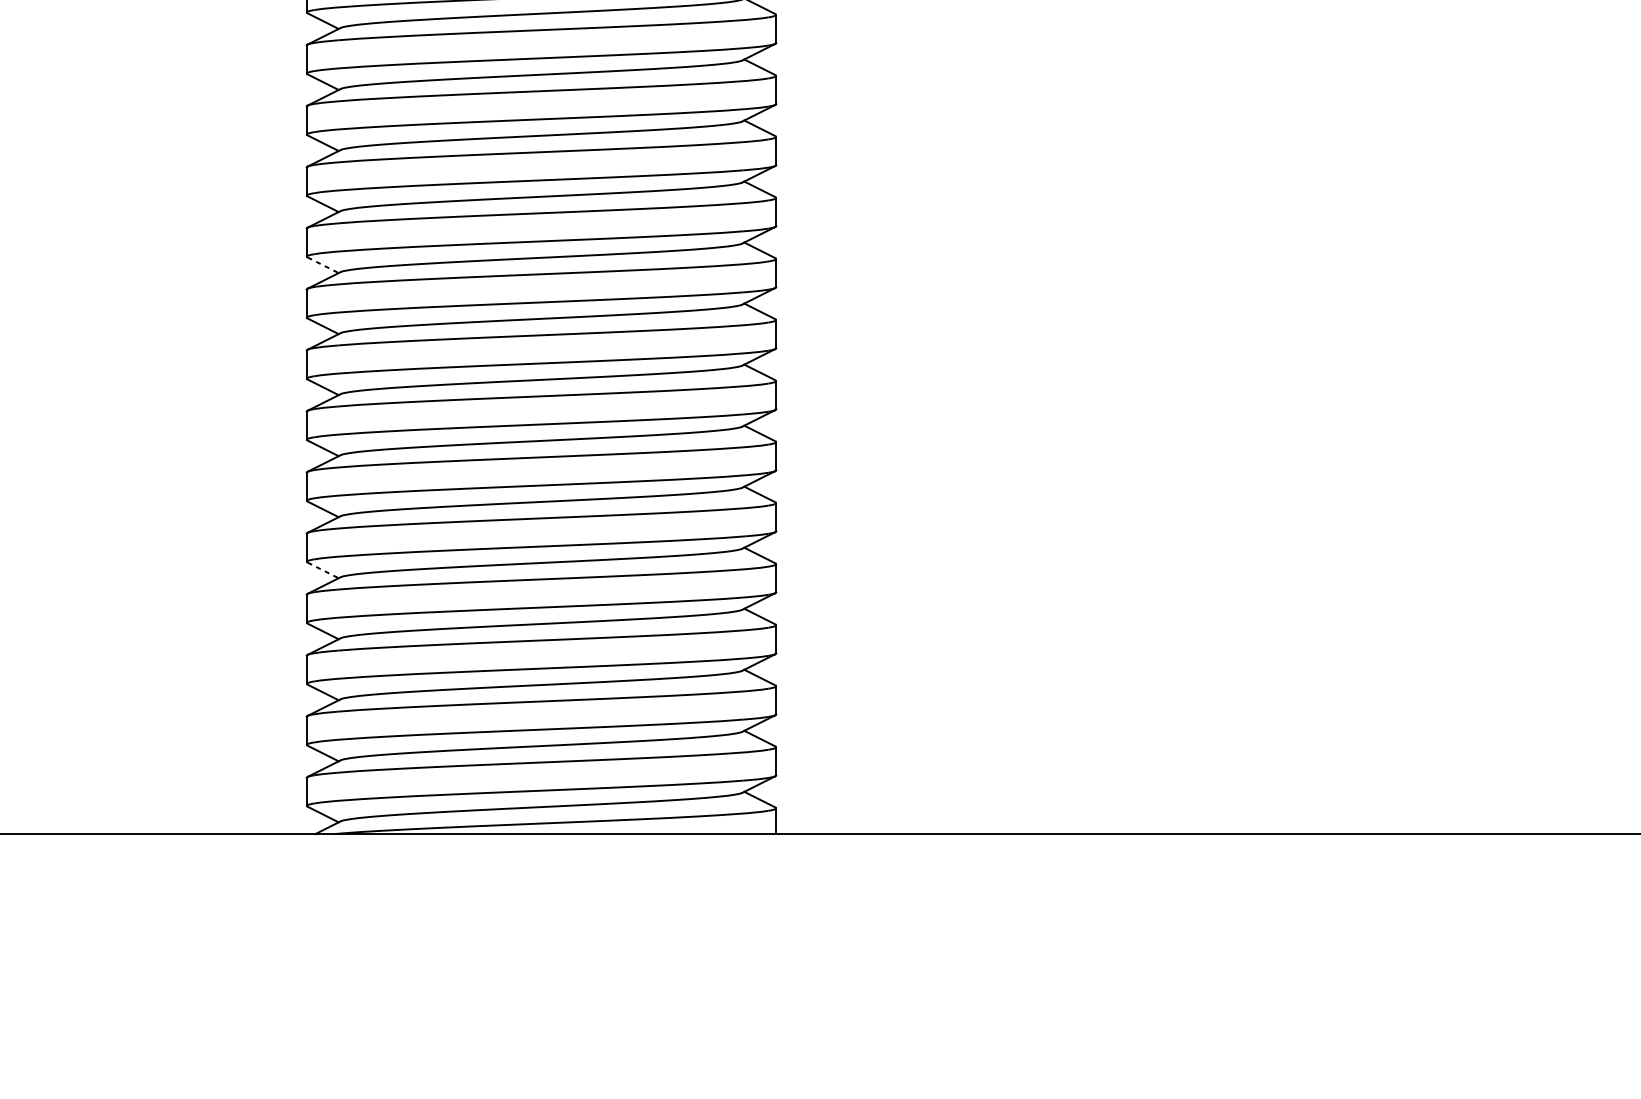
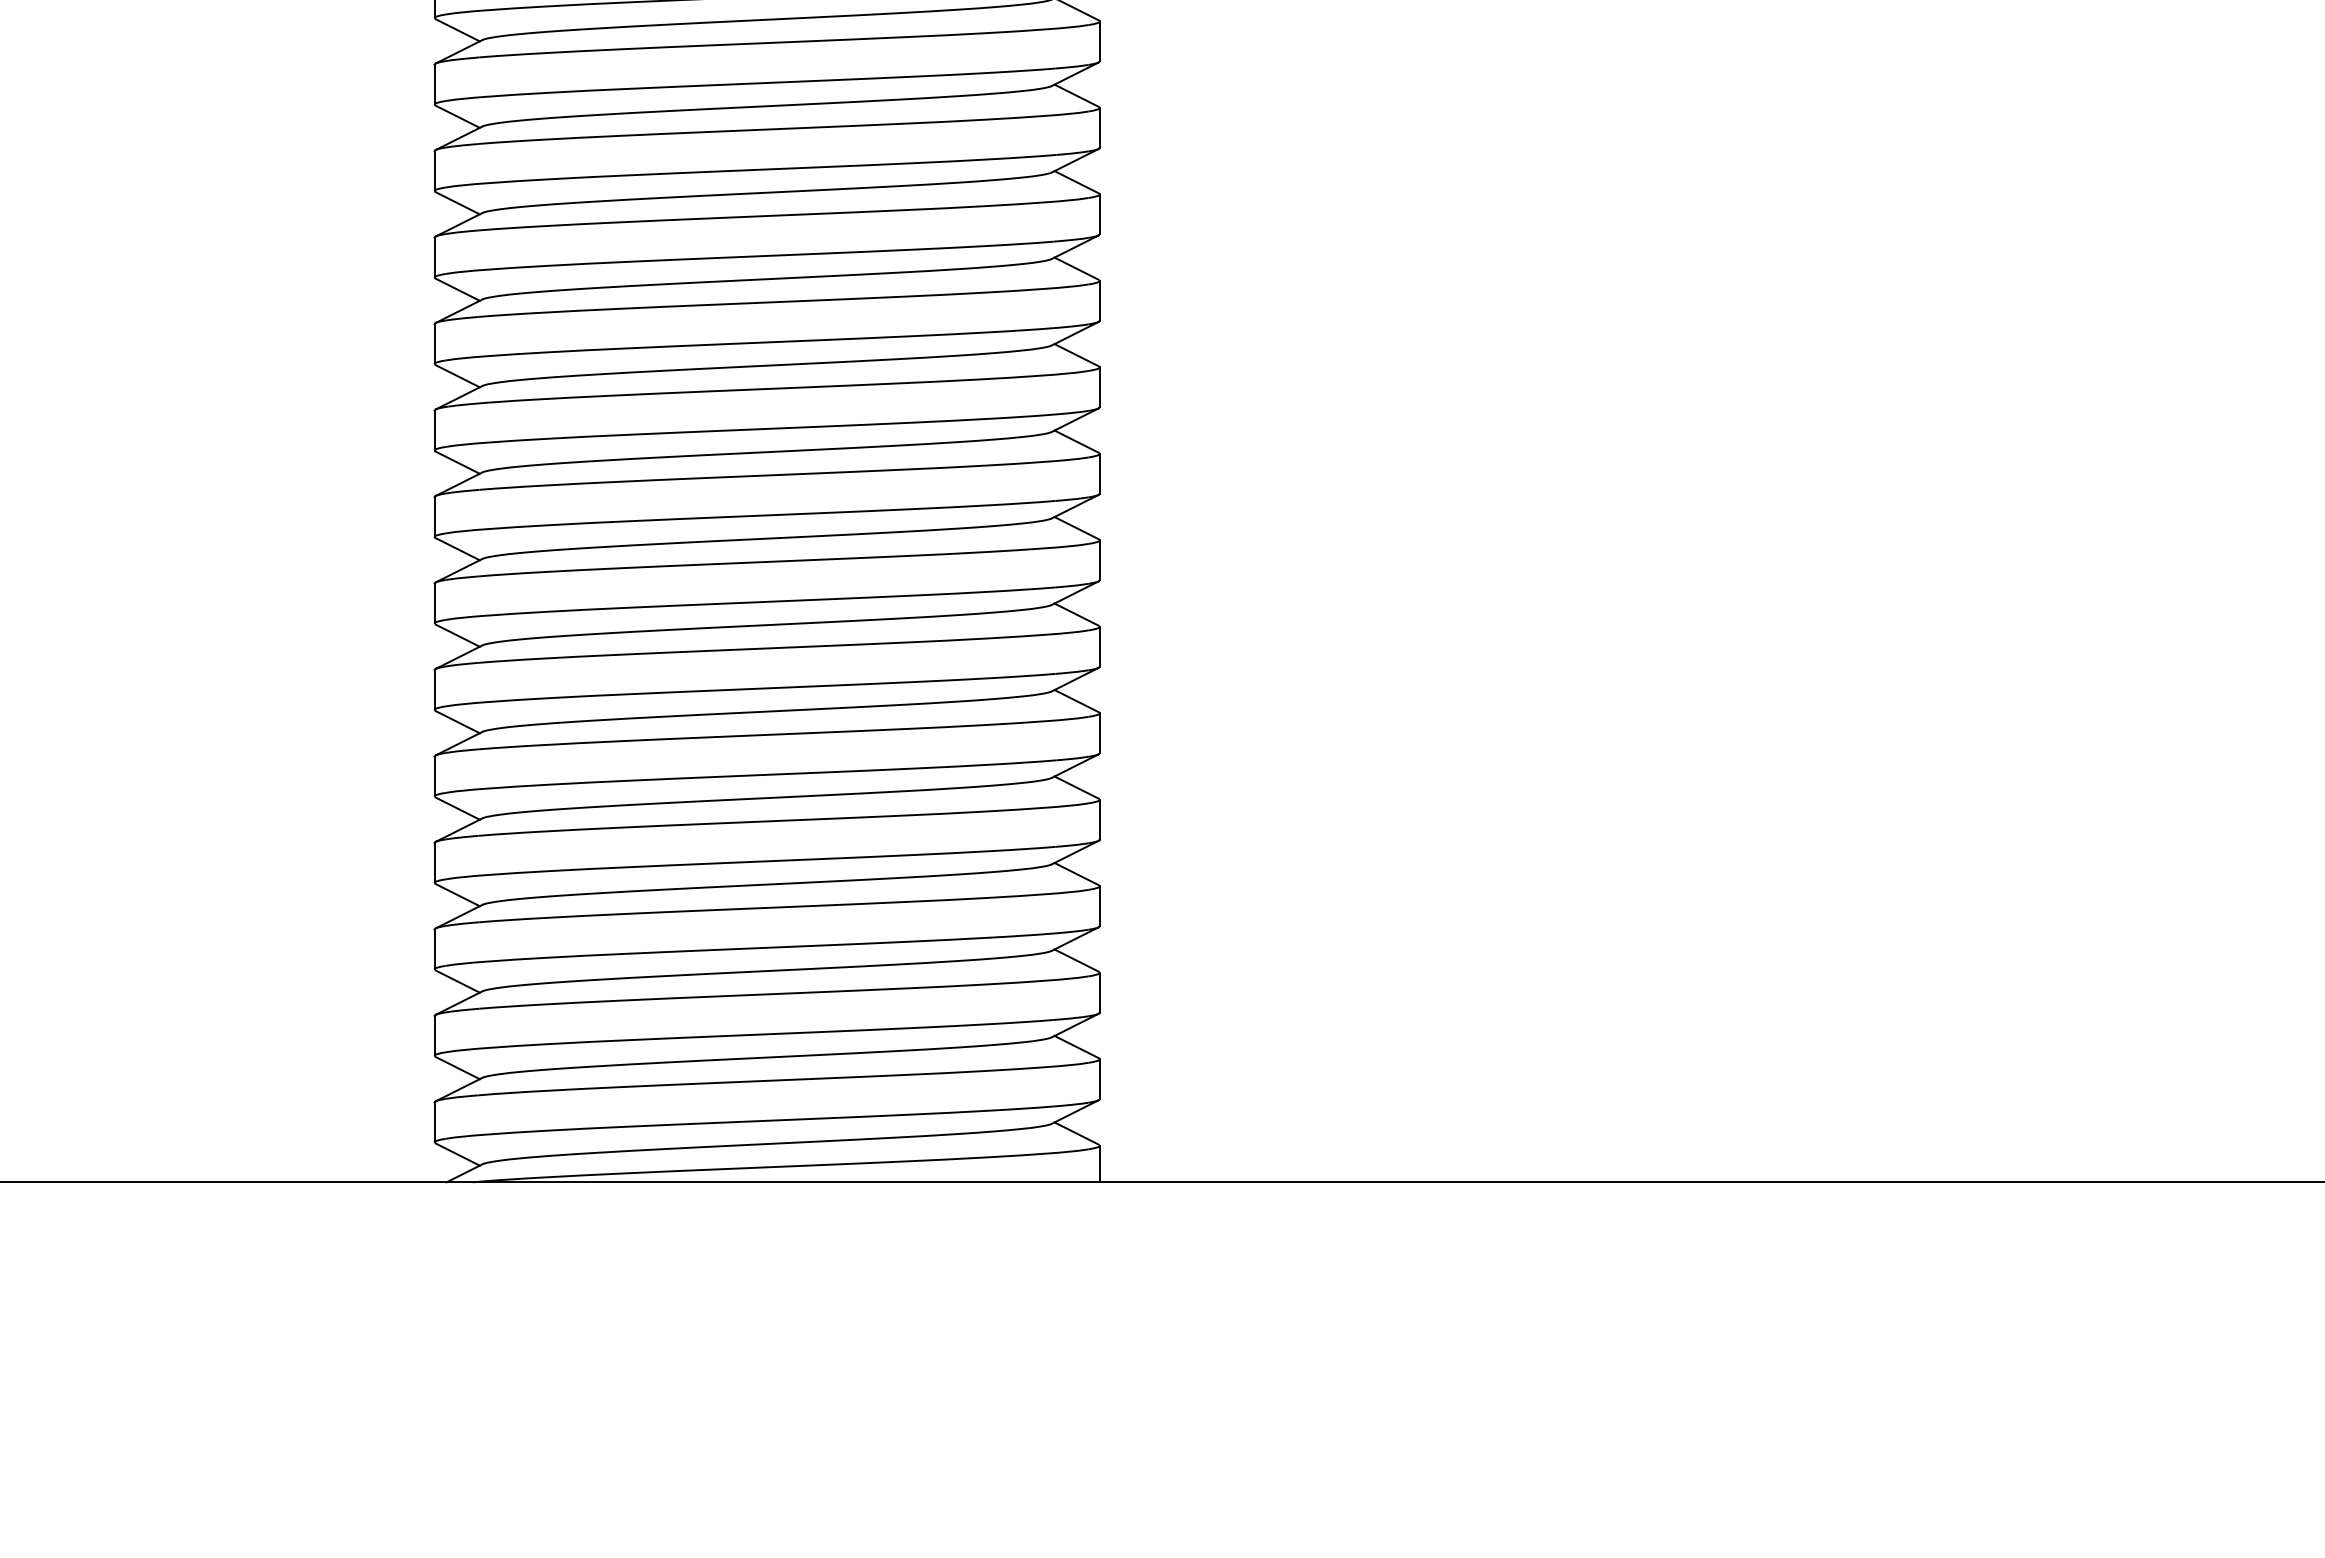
line: (322, 265) -> (457, 376), dashed -> solid
line: (322, 570) -> (457, 808), dashed -> solid

